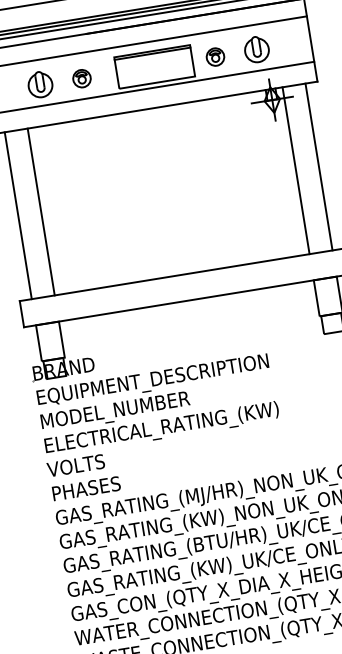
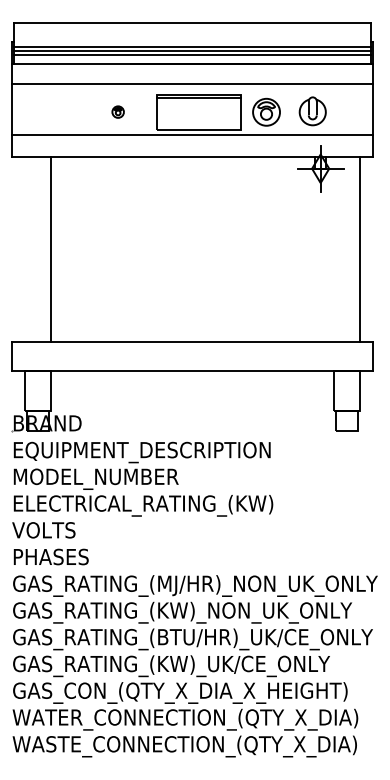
part: (215, 56) -> (266, 111), size x1.4
part: (81, 78) -> (117, 111), size x0.6
part: (40, 84) -> (72, 111), removed
line: (295, 170) -> (333, 249), removed
line: (18, 215) -> (25, 249), removed

